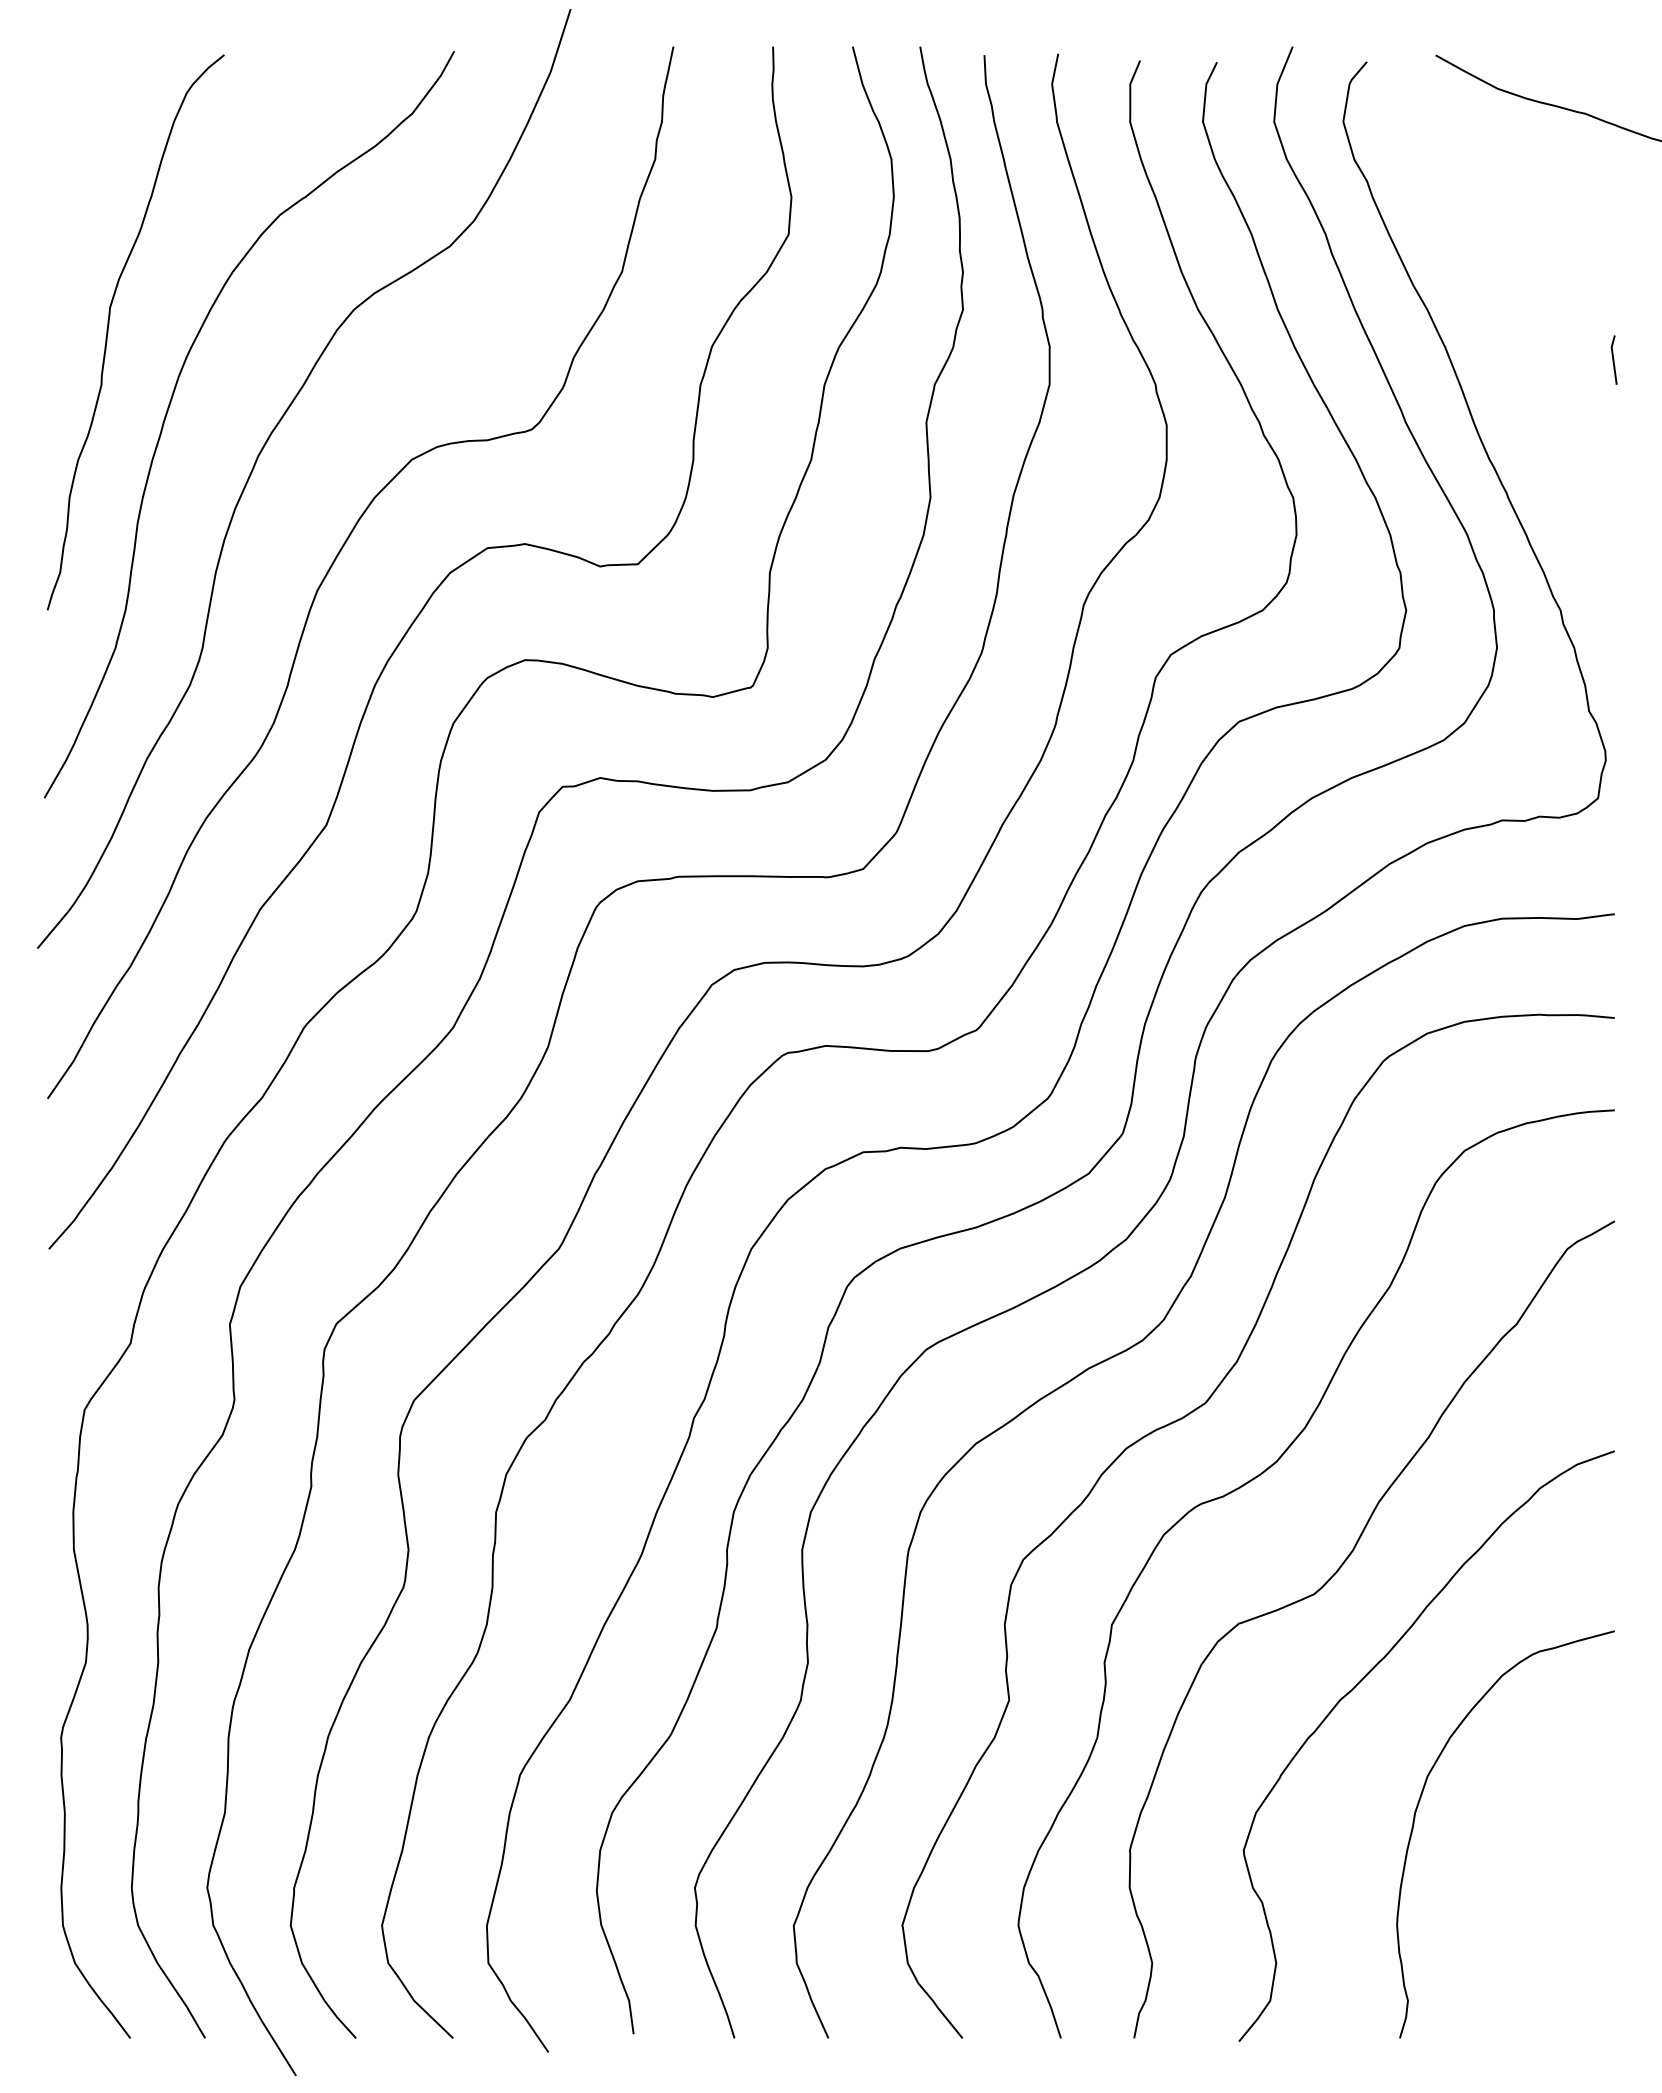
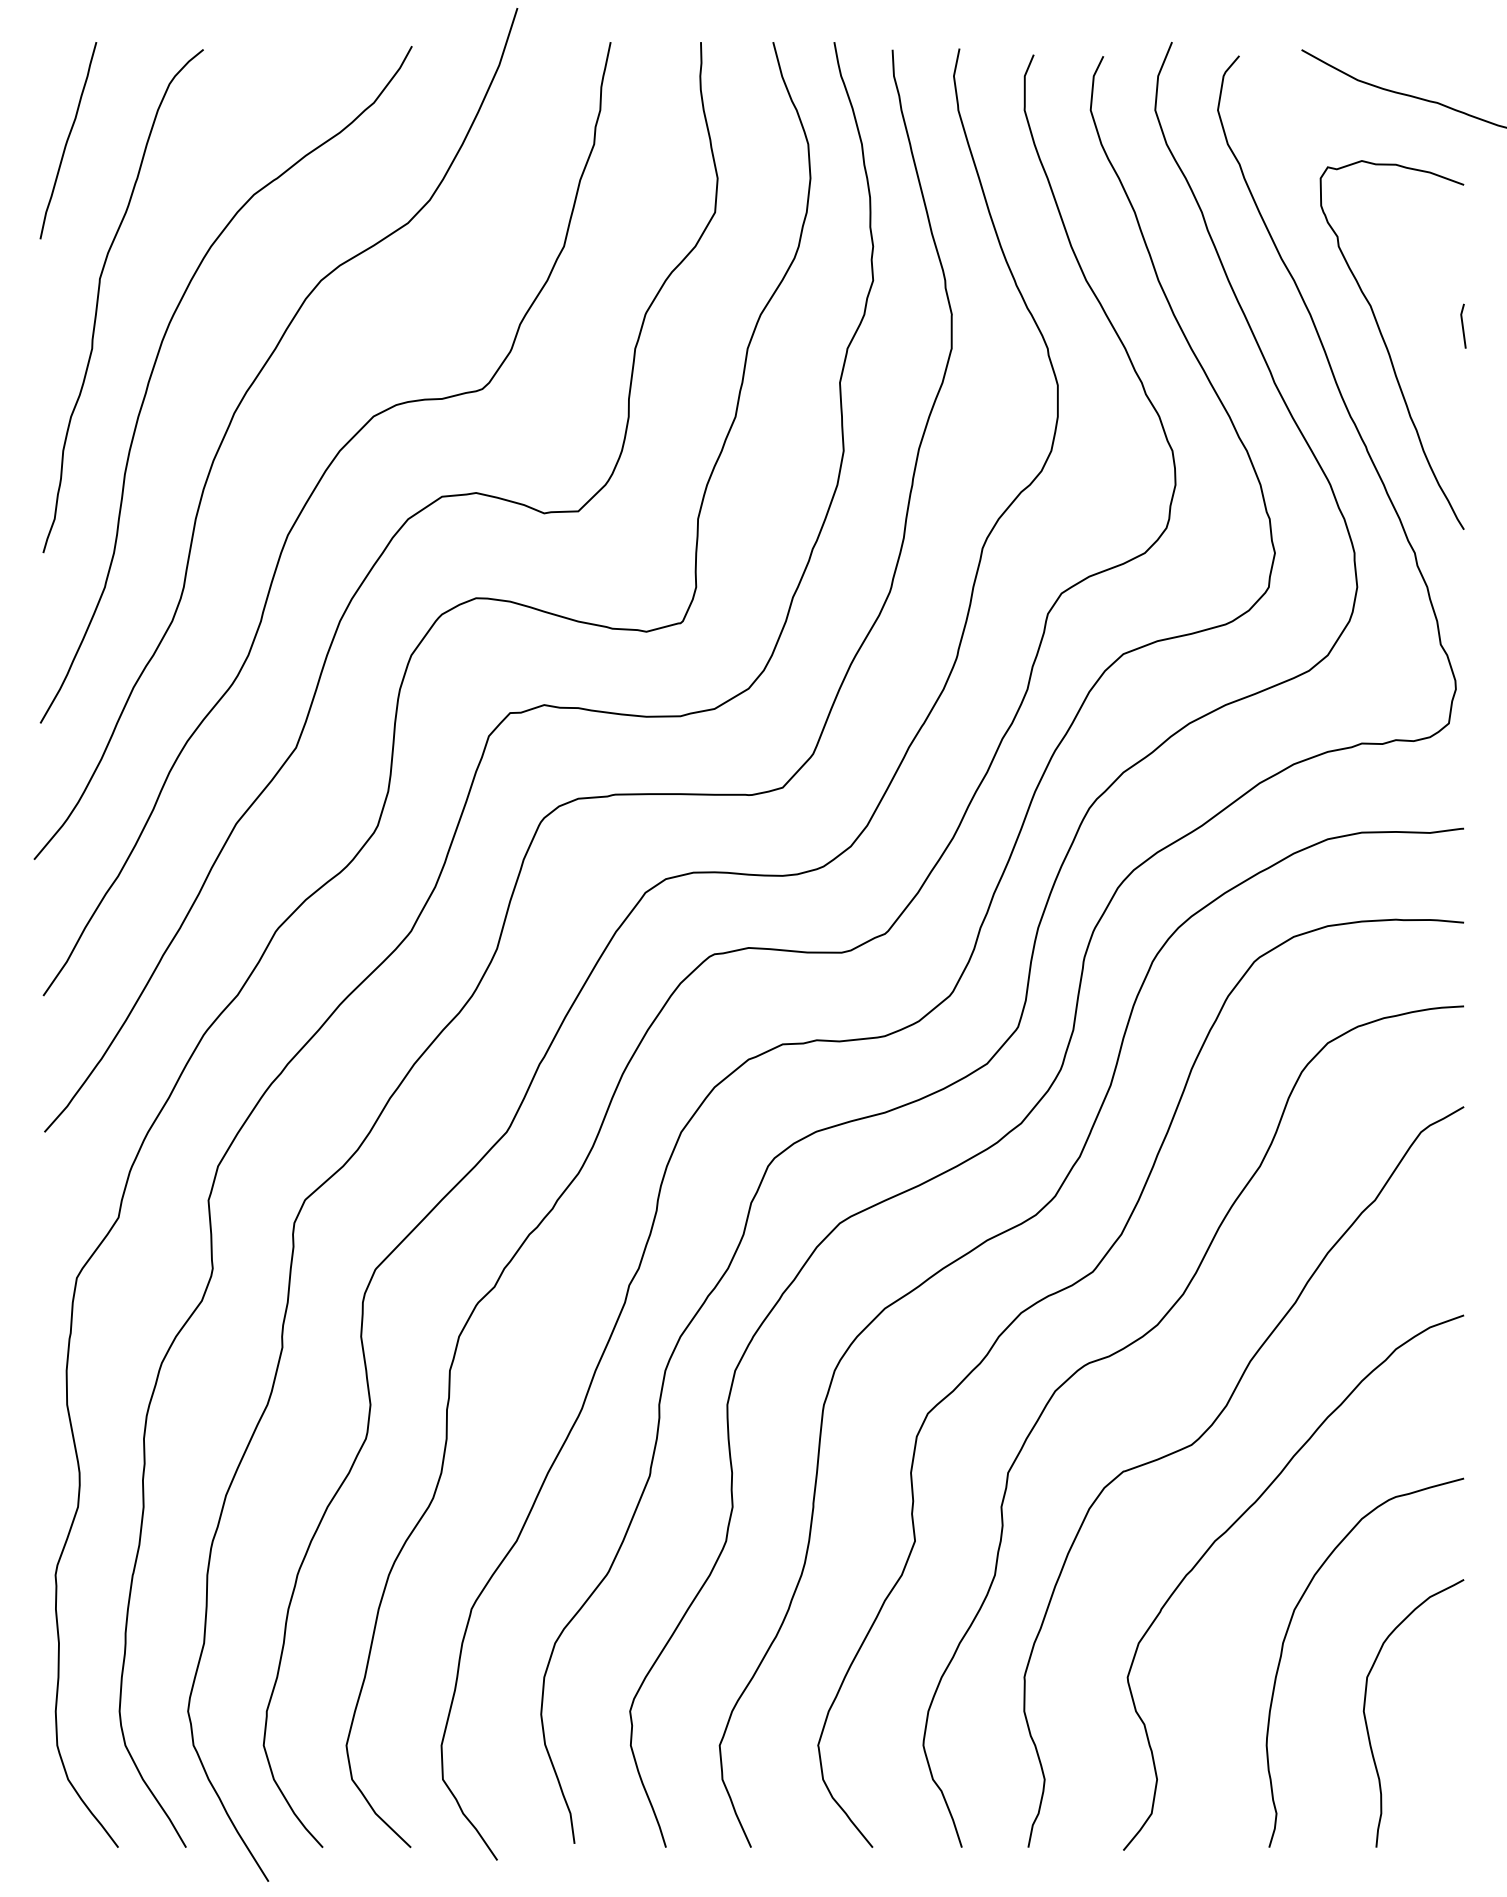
curve: (75, 155) -> (68, 140), added
curve: (1530, 382) -> (1387, 346), added
curve: (1507, 1895) -> (1366, 1718), added

